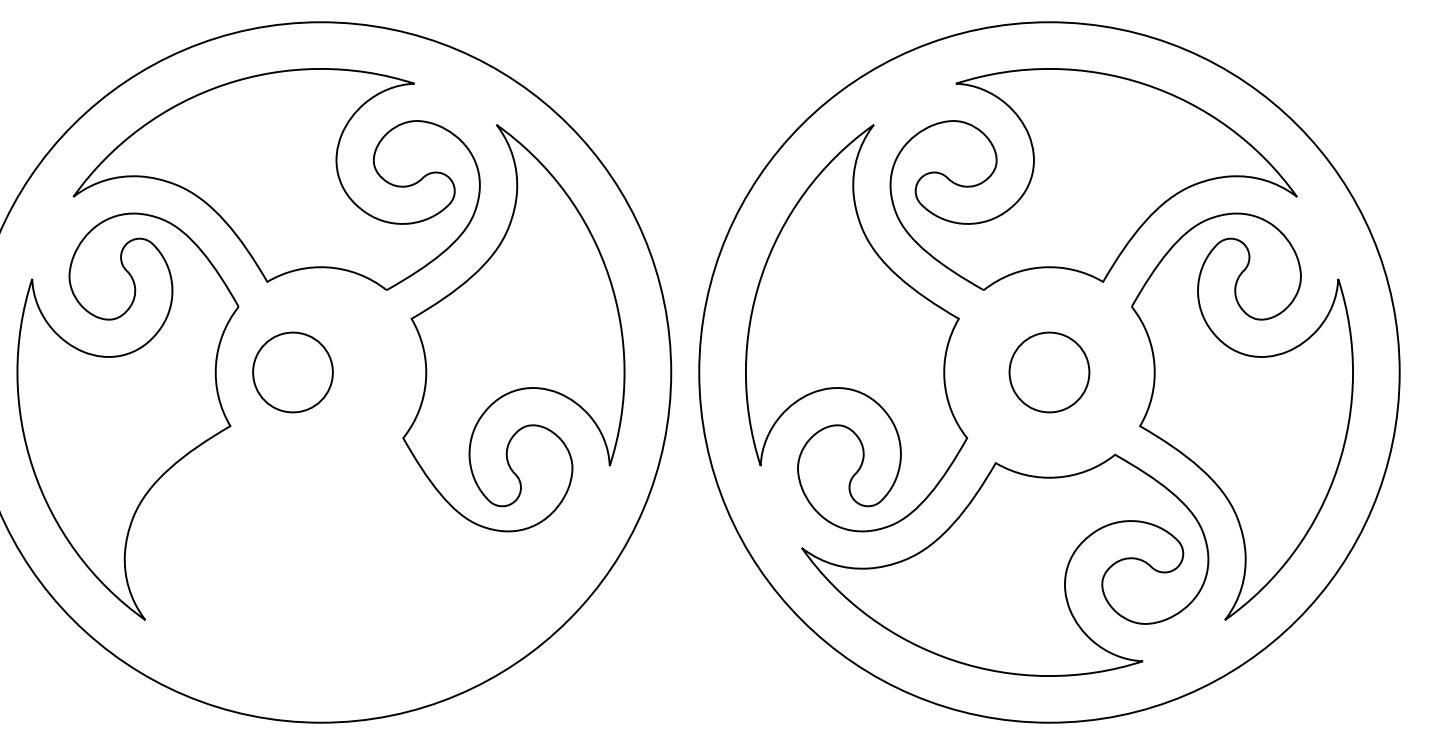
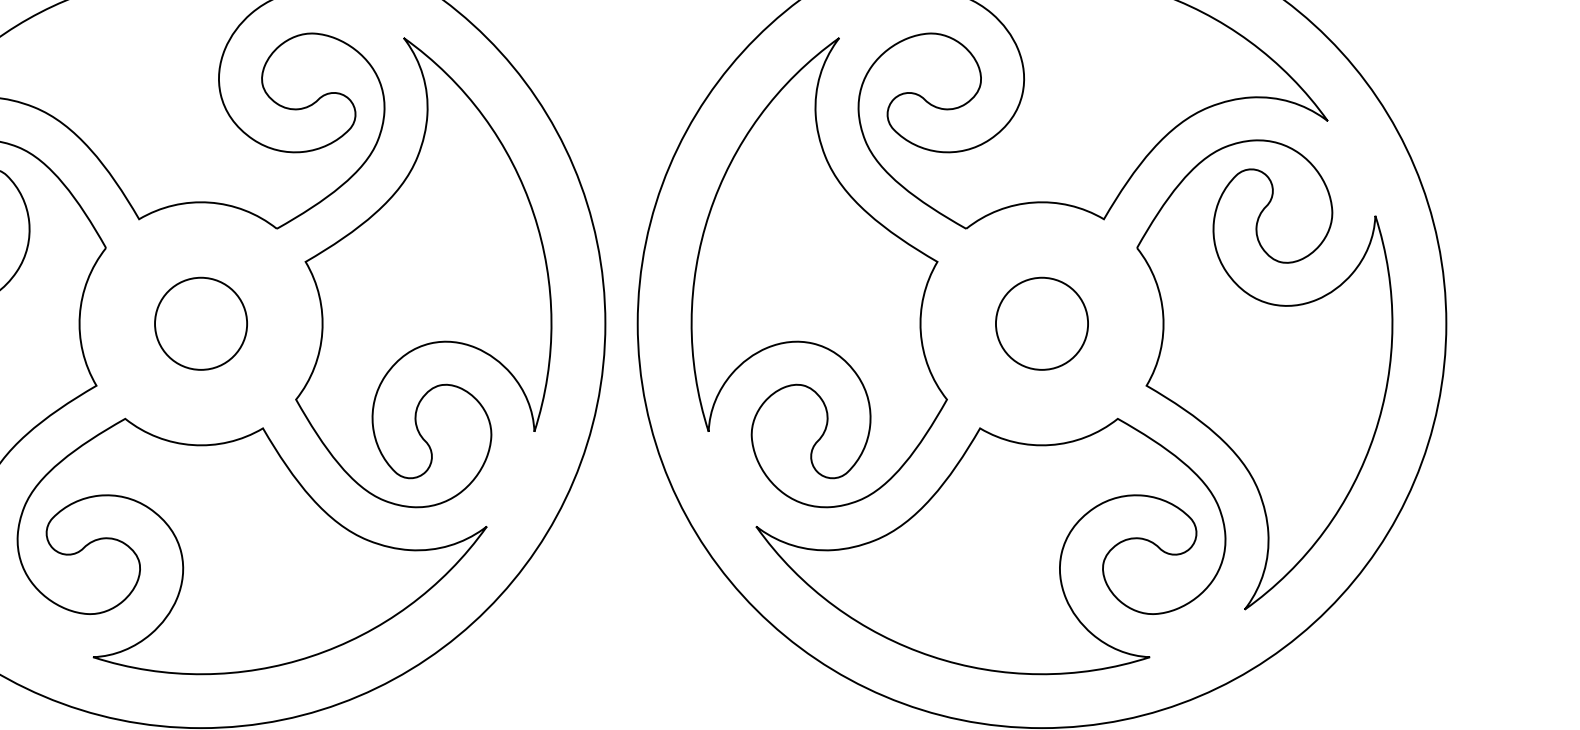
part: (292, 372) -> (200, 323), moved
part: (365, 564) -> (252, 545), added

